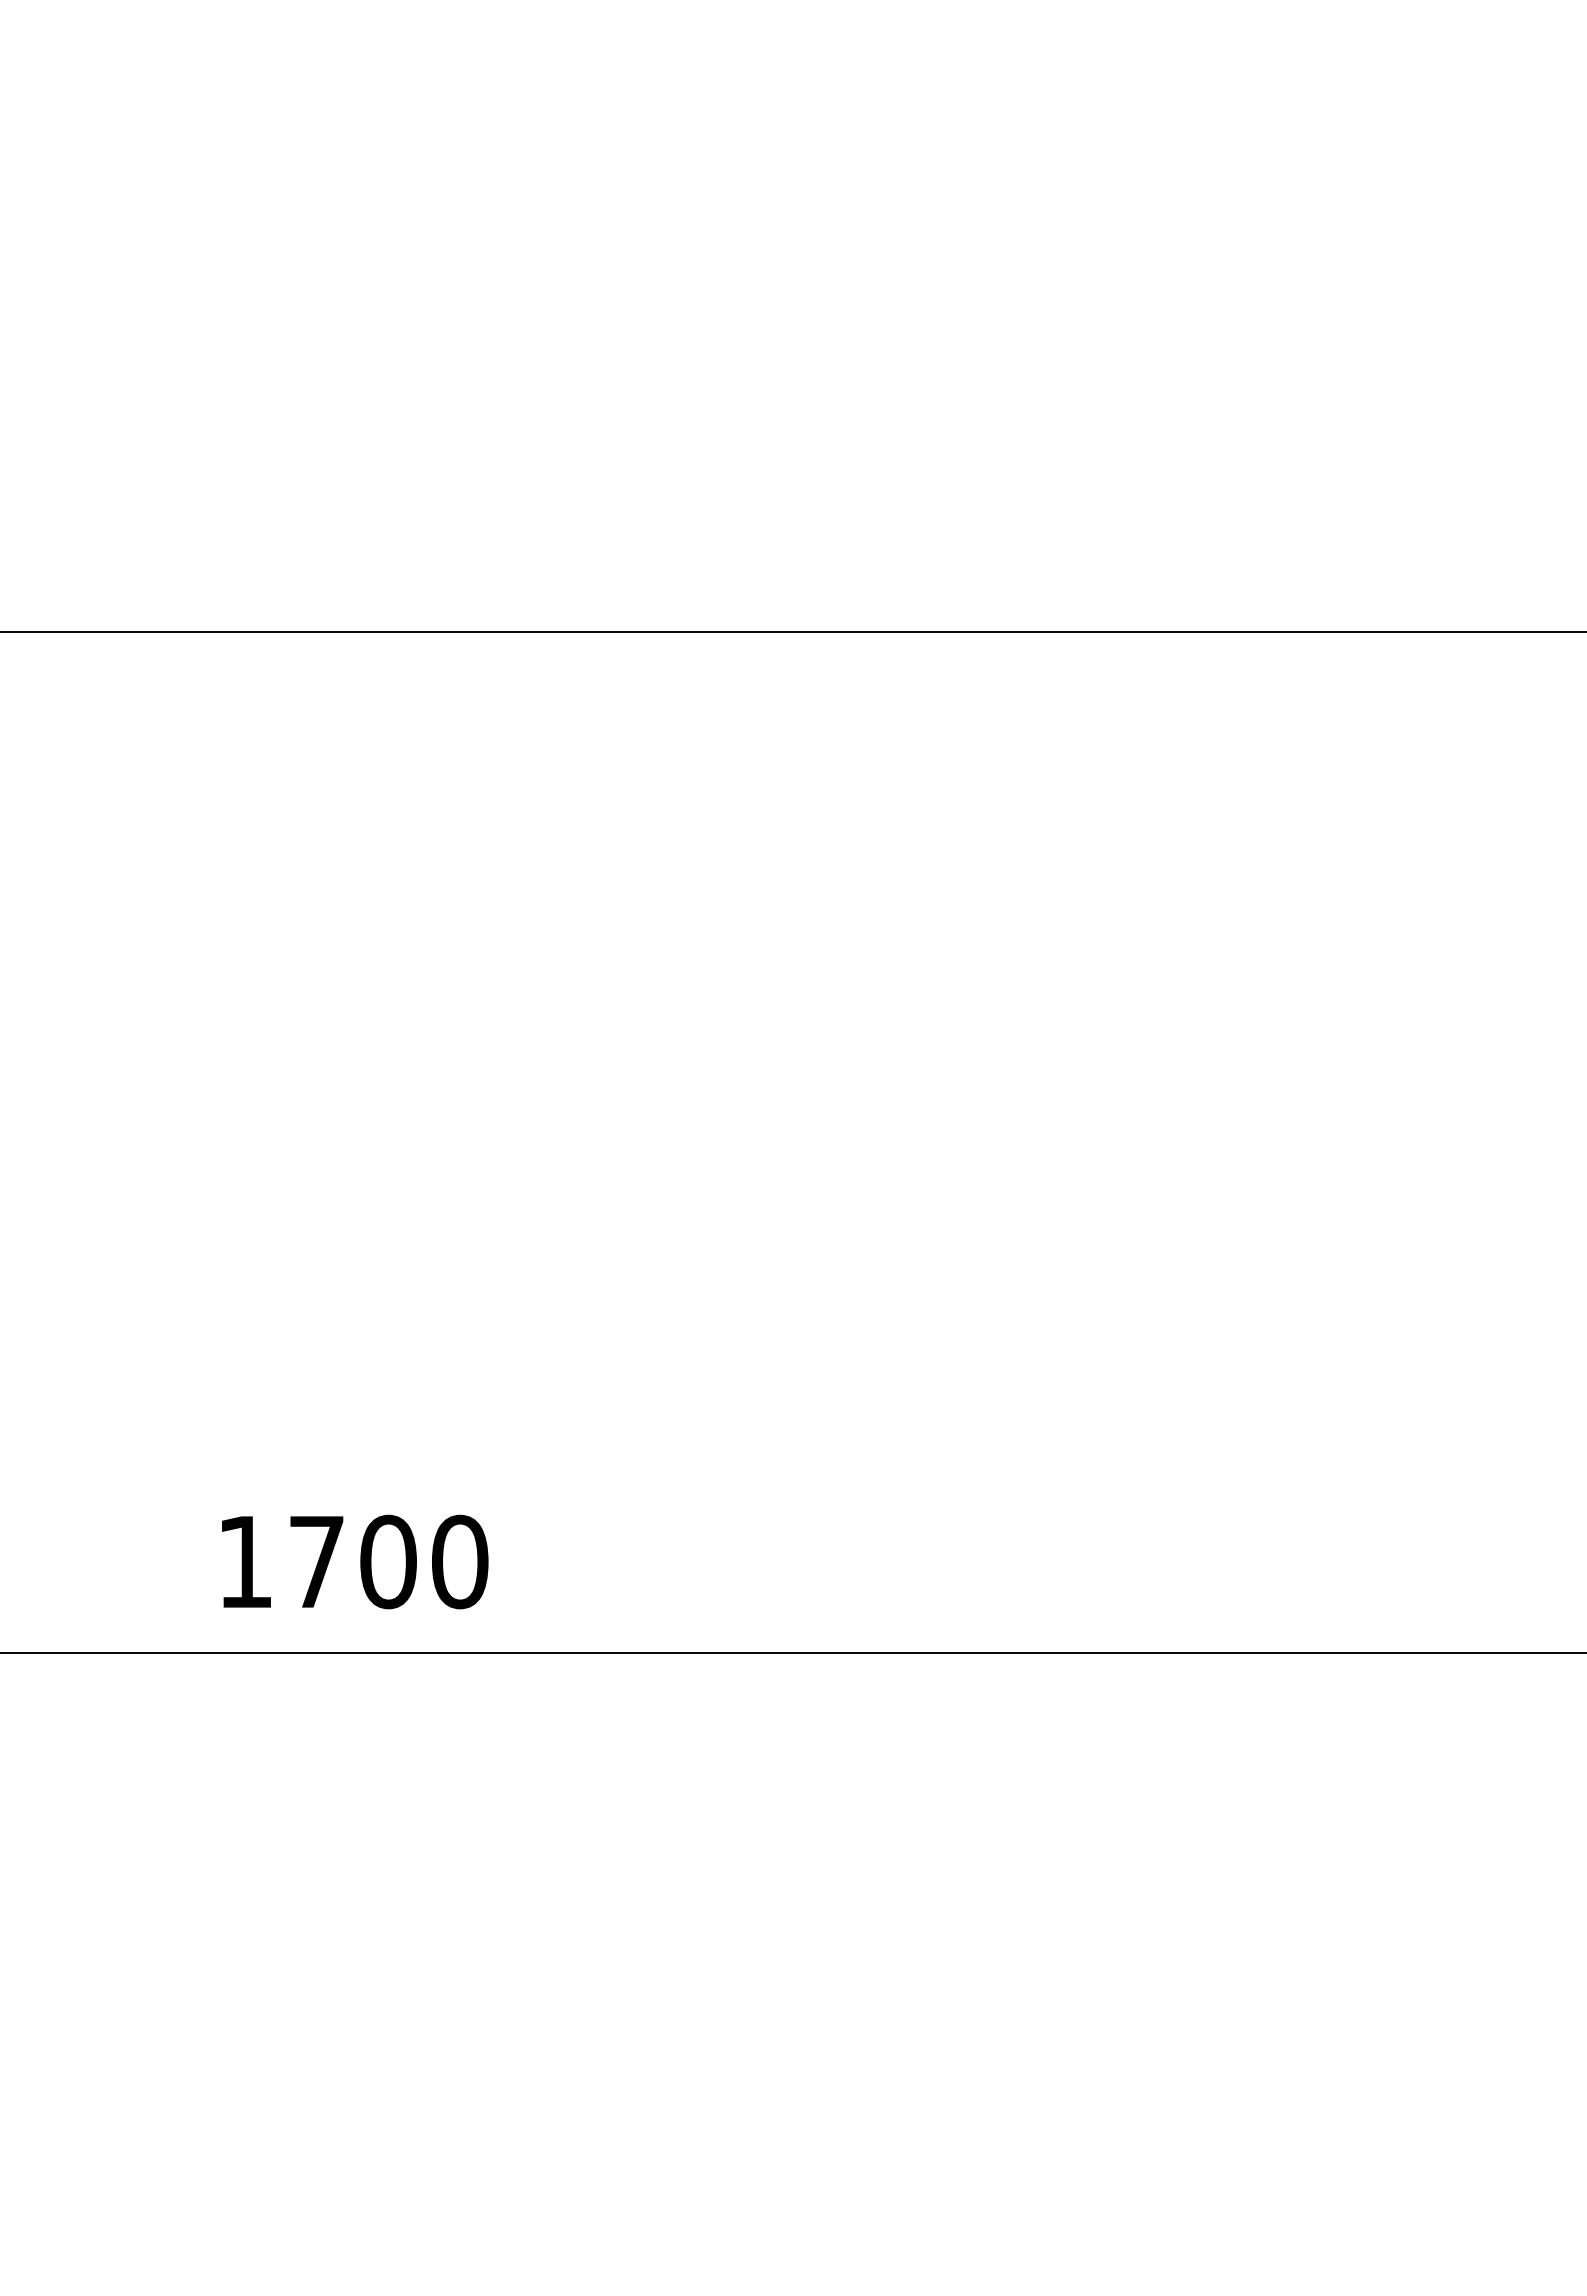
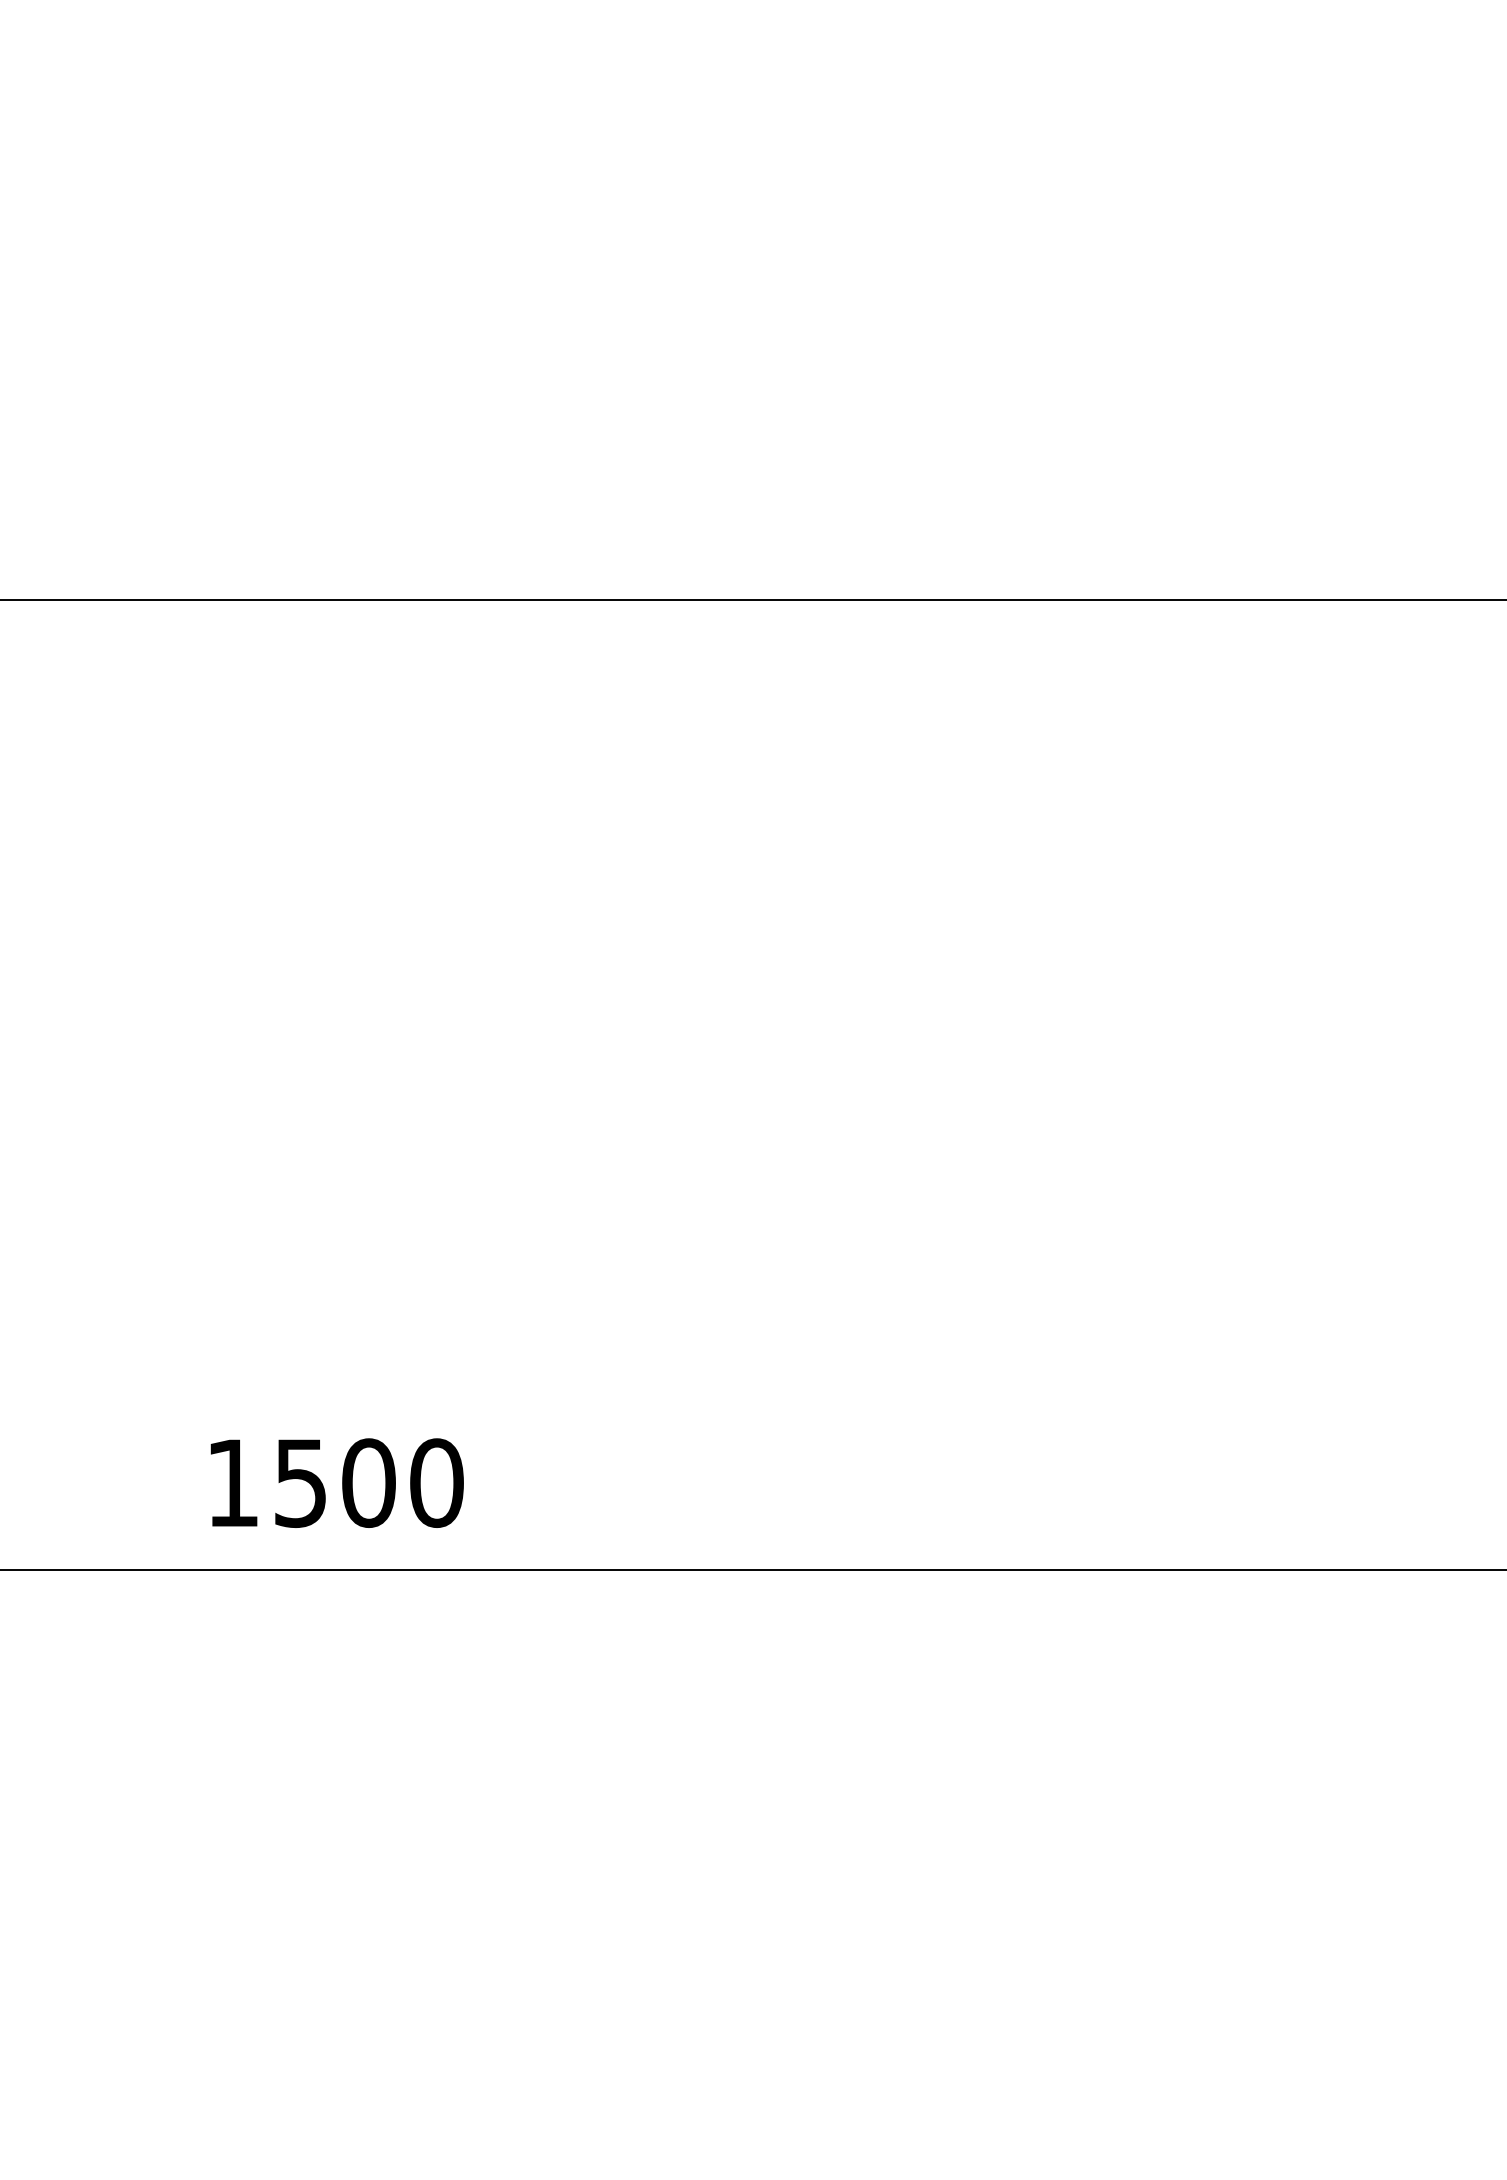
text: (316, 1562) -> (300, 1483), 1700 -> 1500

